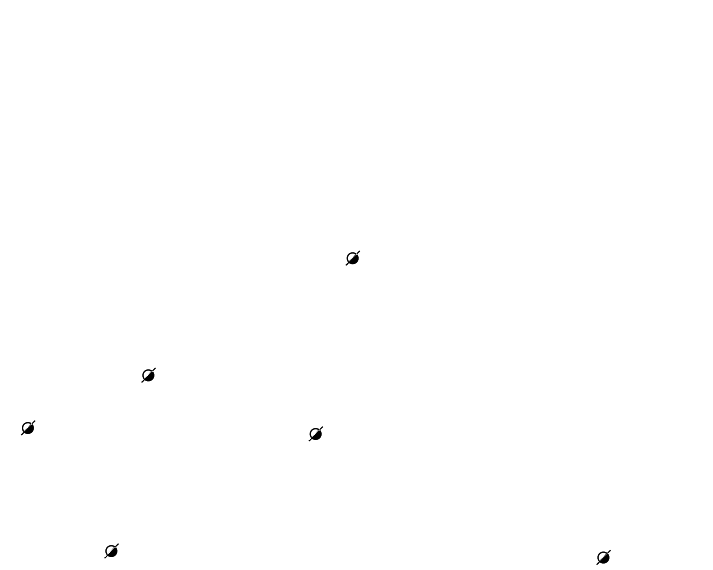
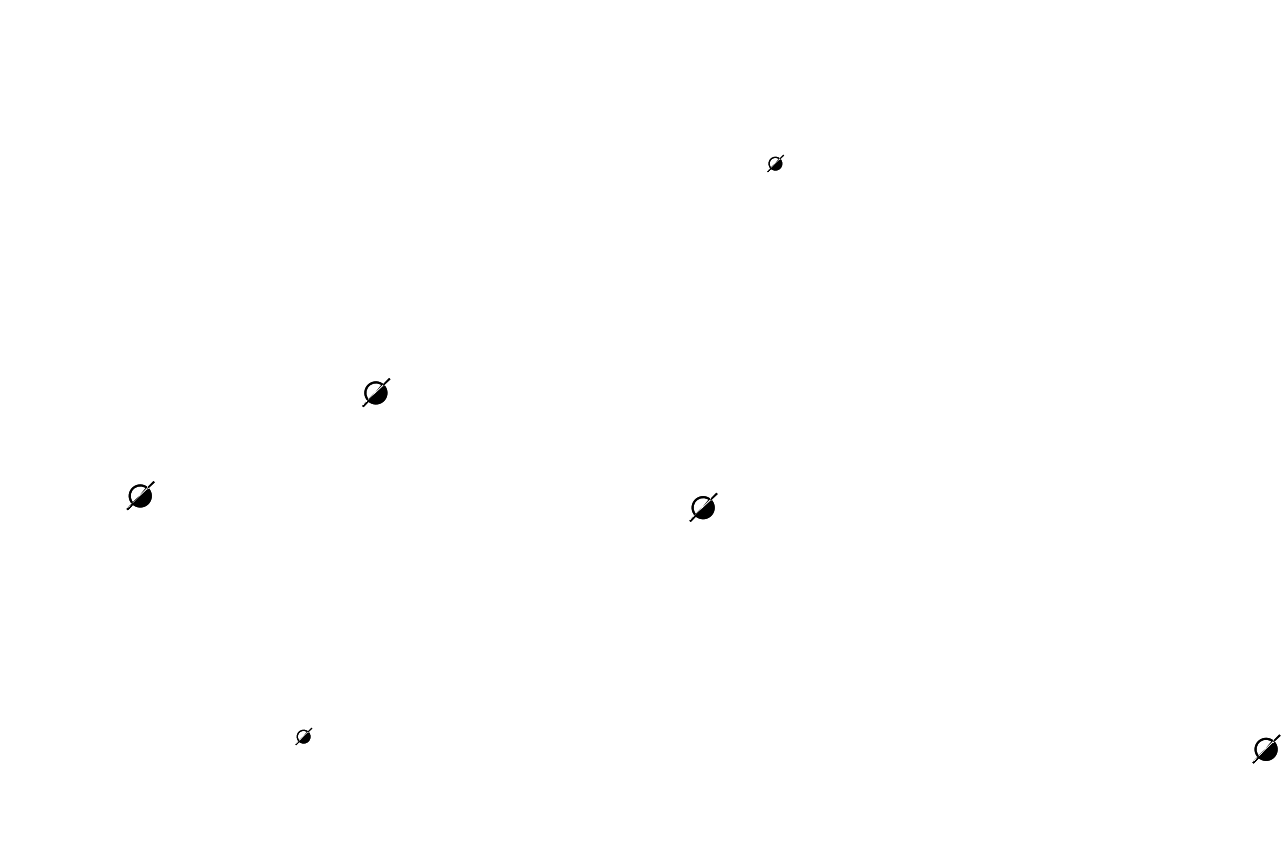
part: (352, 257) -> (775, 162), size x0.6
part: (111, 550) -> (303, 735), size x0.6

